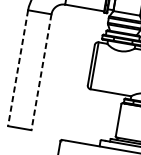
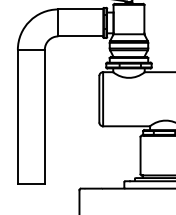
line: (17, 67) -> (17, 116), dashed -> solid
line: (41, 71) -> (44, 116), dashed -> solid

